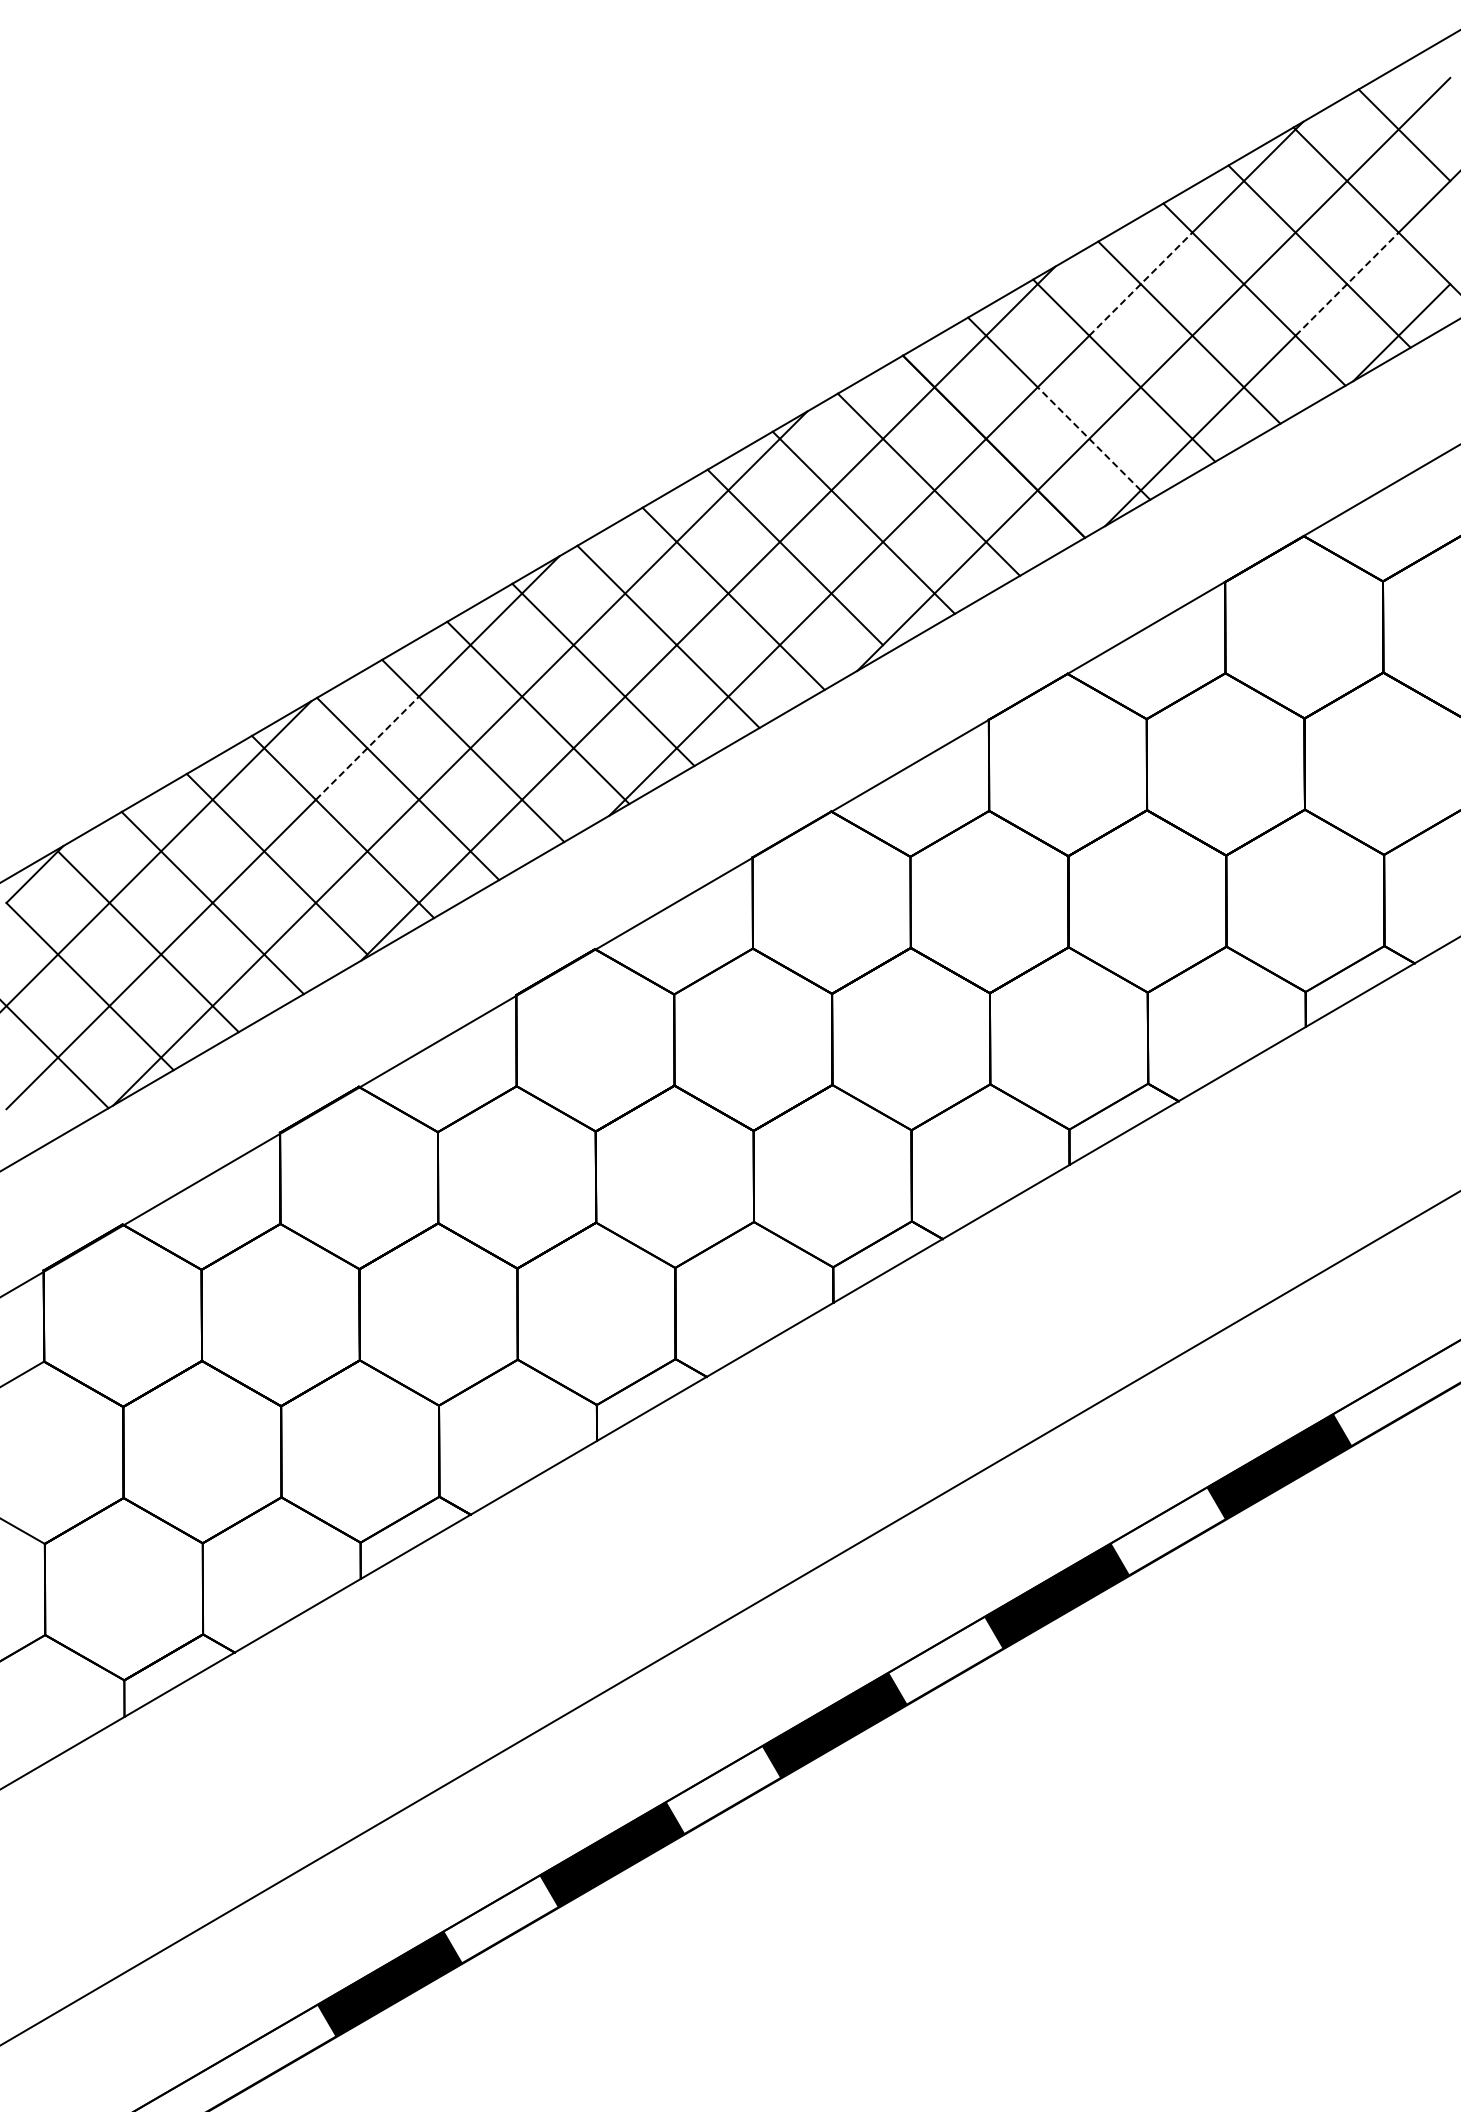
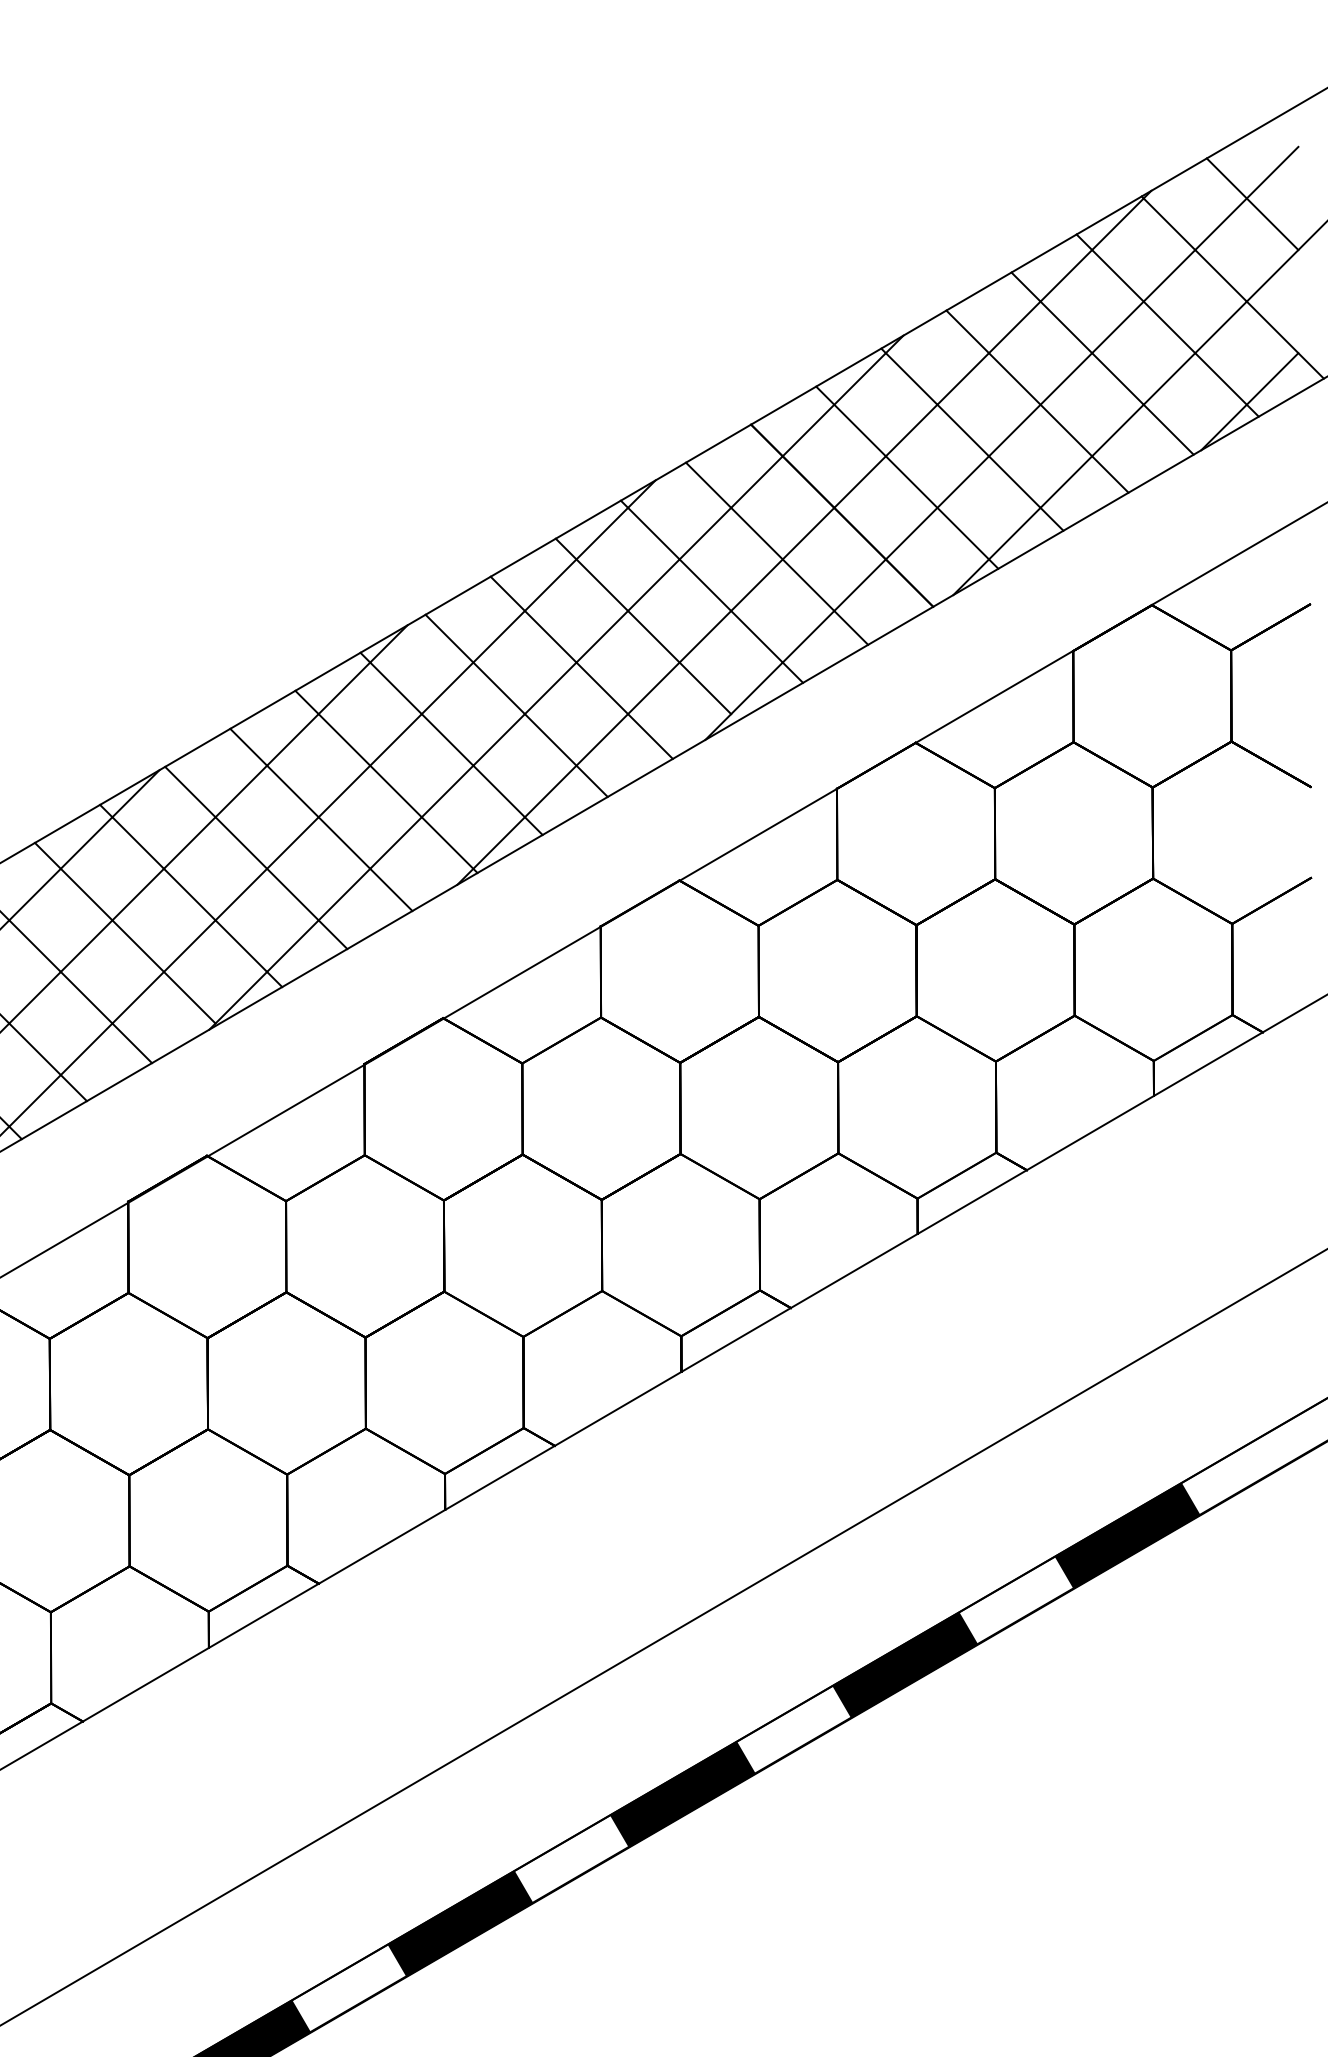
line: (1140, 284) -> (988, 353), dashed -> solid
line: (1347, 284) -> (1195, 353), dashed -> solid
line: (1089, 438) -> (937, 507), dashed -> solid
line: (367, 748) -> (215, 817), dashed -> solid

